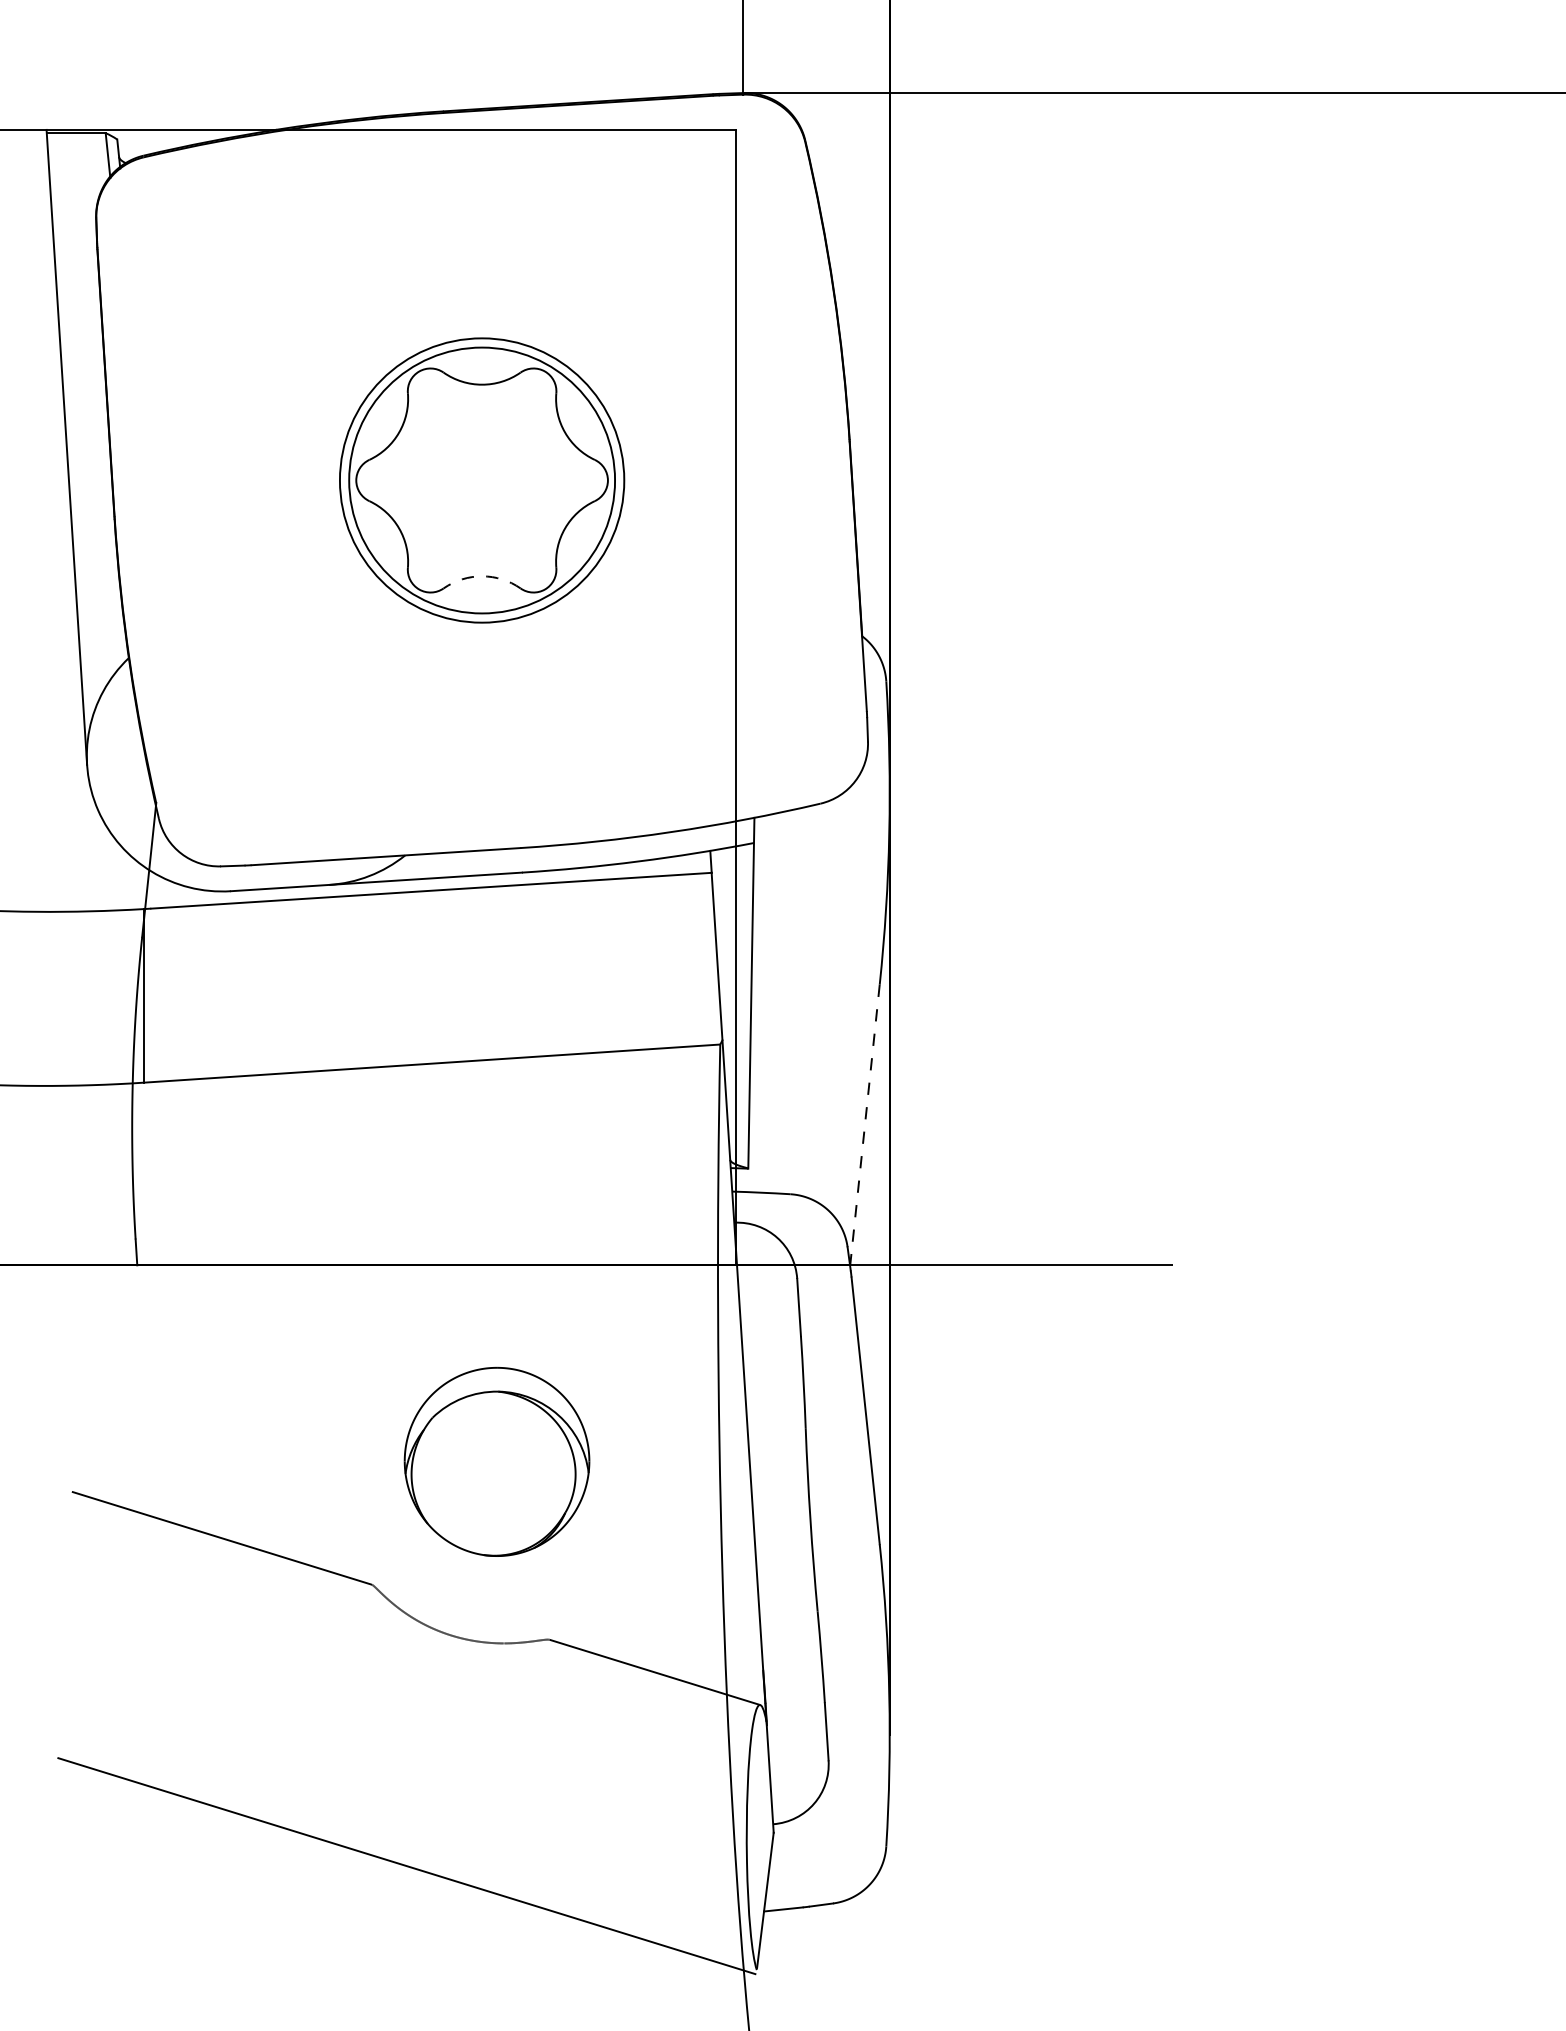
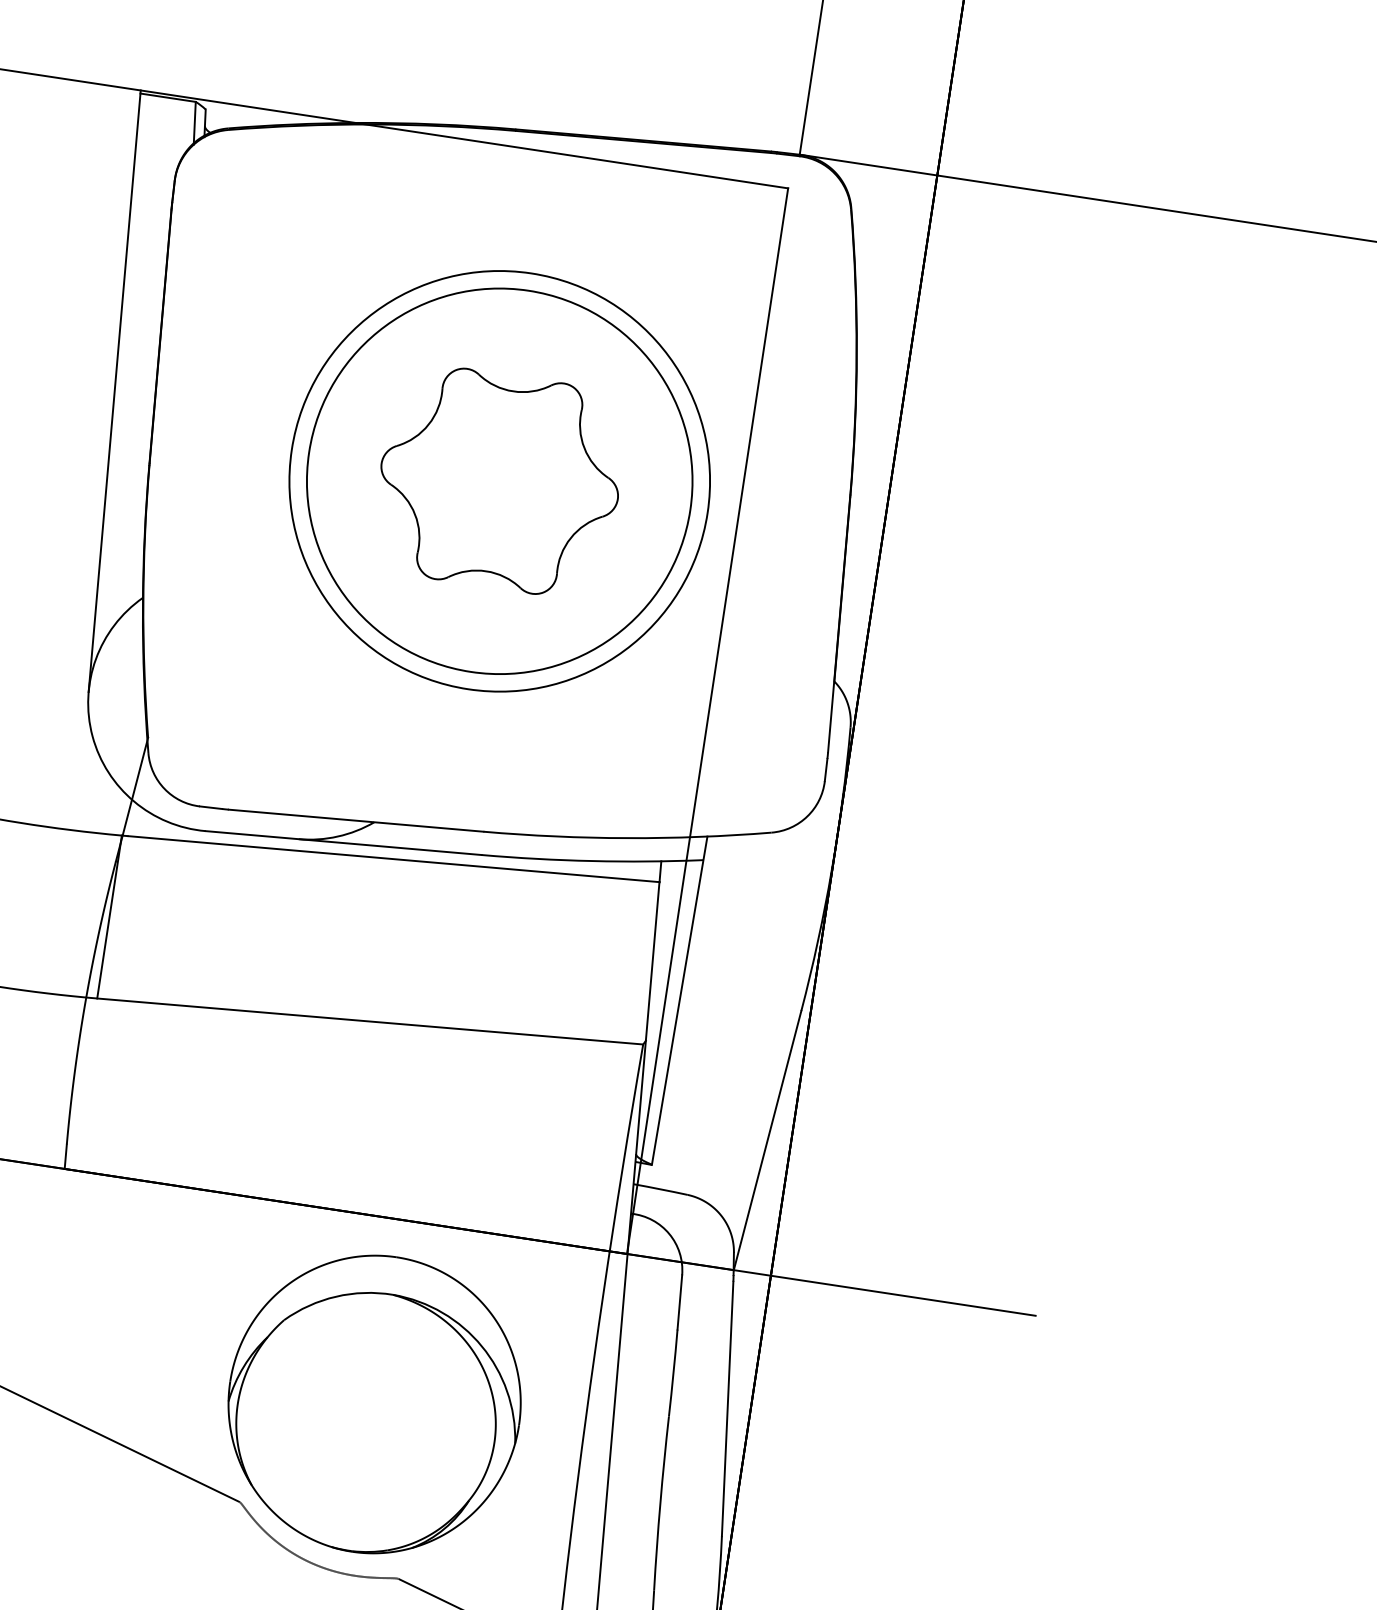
circle: (481, 480) -> (499, 481), size x1.67
circle: (482, 480) -> (500, 481), size x1.43
arc: (482, 576) -> (486, 571), dashed -> solid
line: (864, 1125) -> (767, 1140), dashed -> solid
part: (496, 1461) -> (374, 1404), size x1.67

